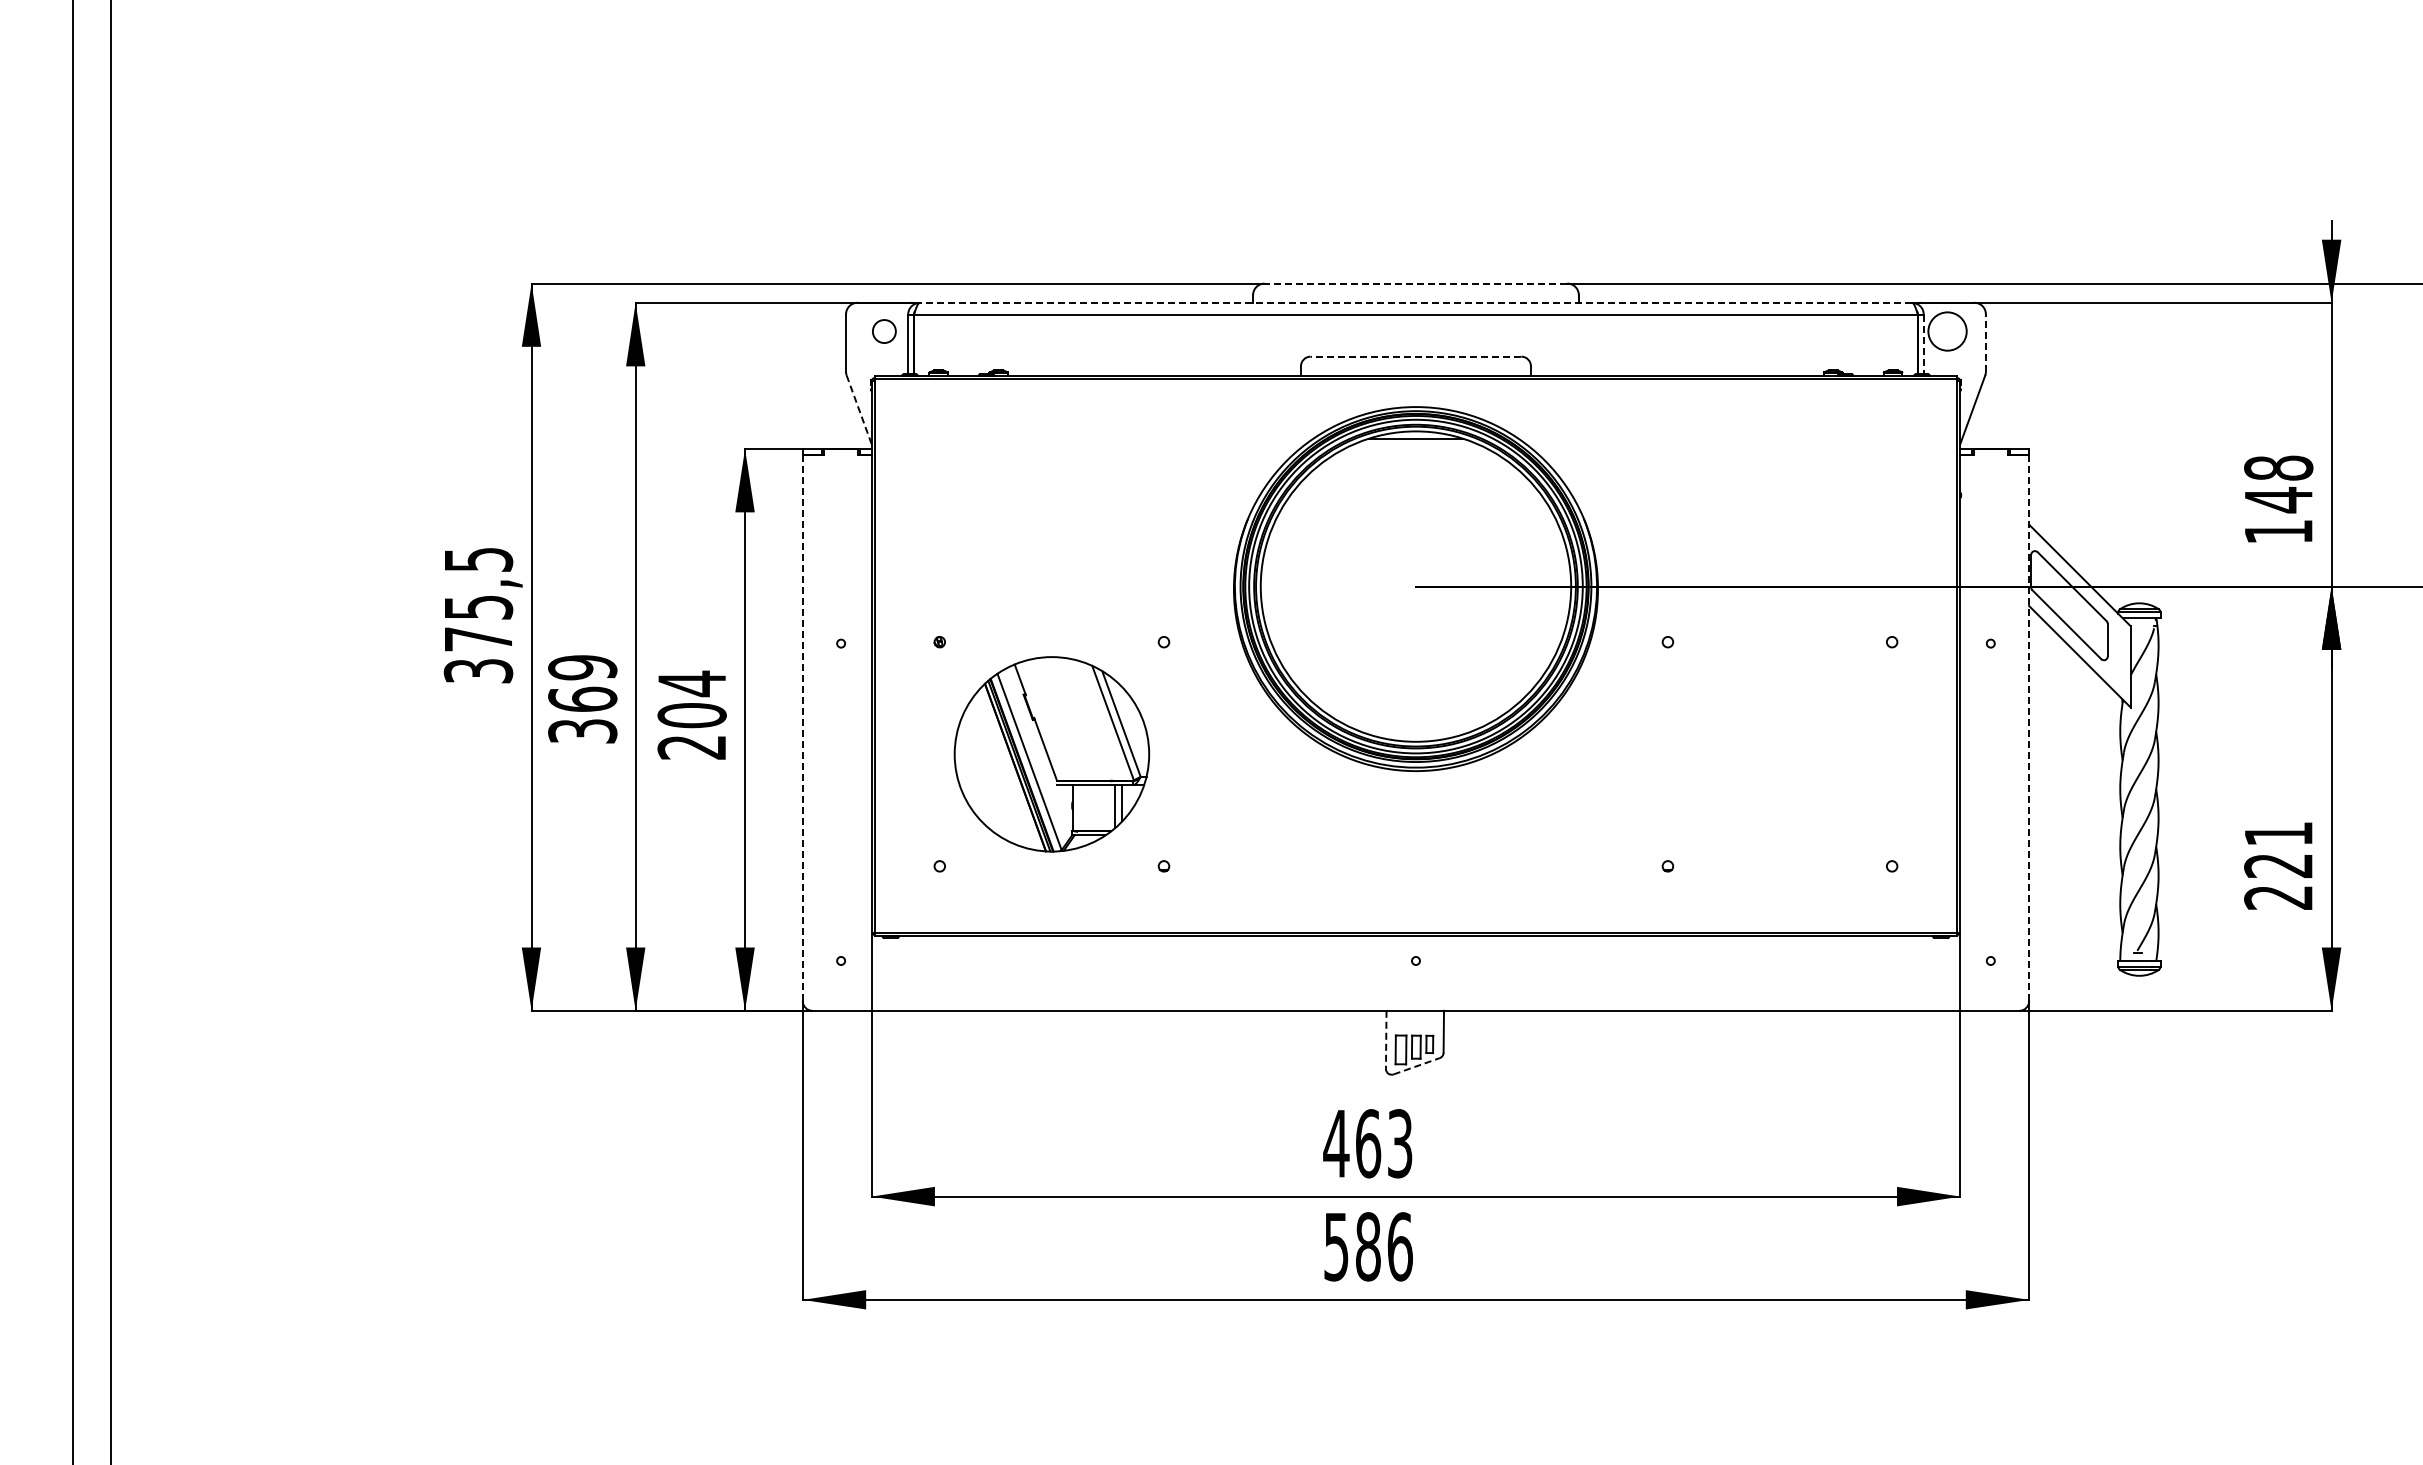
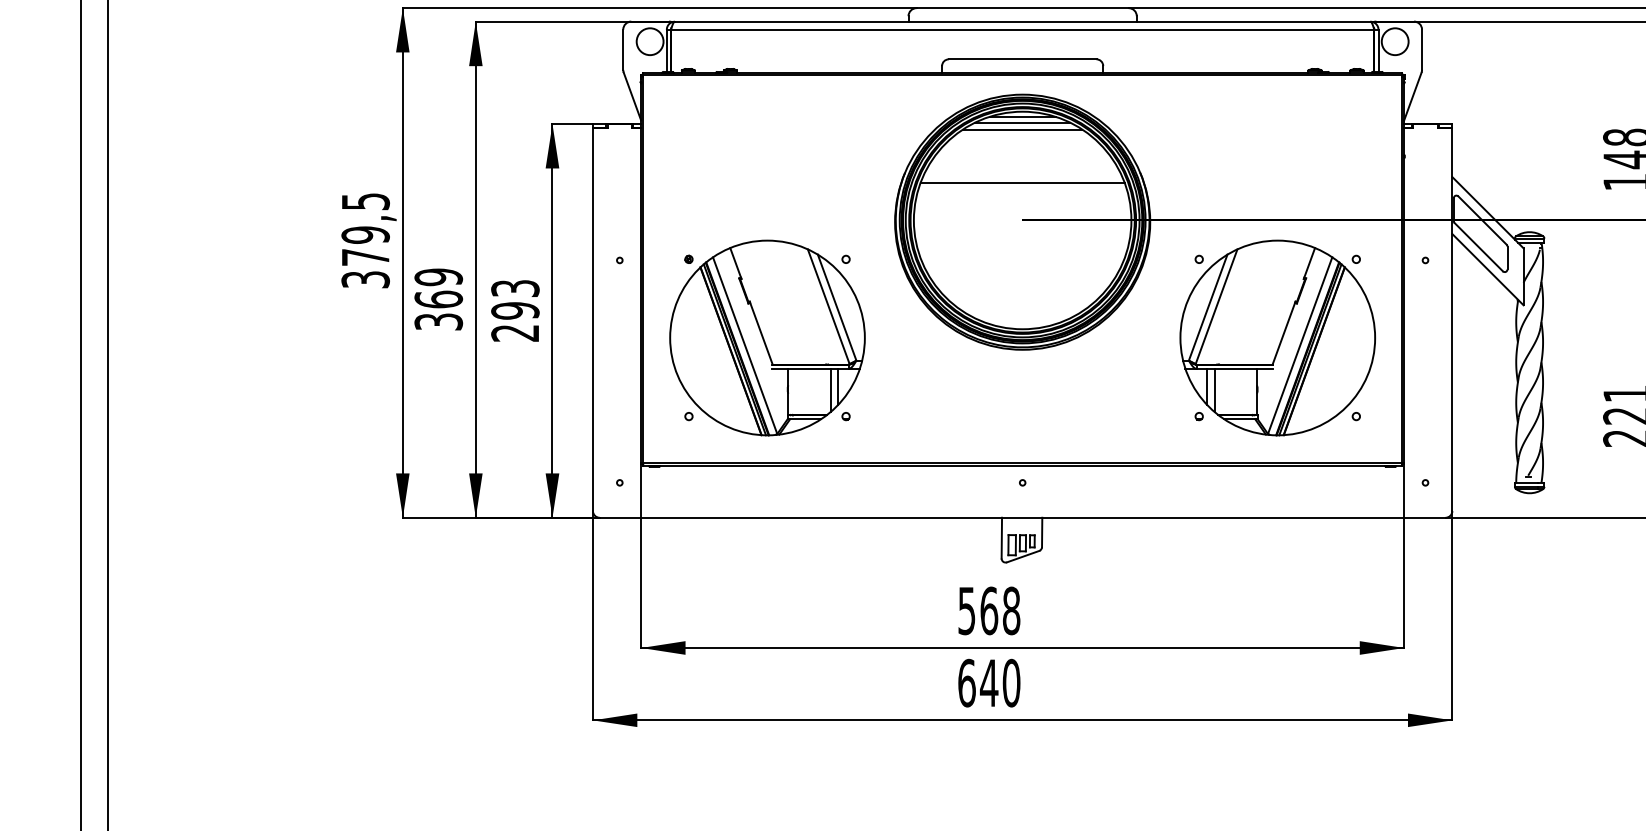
line: (1415, 283) -> (1022, 8), dashed -> solid
line: (1415, 303) -> (1022, 22), dashed -> solid
circle: (884, 331) -> (650, 41), size x1.67
line: (1985, 343) -> (1421, 50), dashed -> solid
line: (1923, 344) -> (1378, 50), dashed -> solid
line: (1415, 356) -> (1022, 59), dashed -> solid
line: (859, 409) -> (632, 96), dashed -> solid
line: (1415, 447) -> (1022, 123), added
line: (1415, 456) -> (1022, 129), added
line: (1415, 532) -> (1022, 182), added
text: (477, 607) -> (364, 235), 375,5 -> 379,5
text: (691, 699) -> (514, 299), 204 -> 293
line: (2029, 727) -> (1452, 319), dashed -> solid
line: (802, 728) -> (592, 319), dashed -> solid
part: (1051, 754) -> (767, 338), size x1.43
part: (1779, 754) -> (1277, 338), added
line: (1386, 1040) -> (1002, 538), dashed -> solid
line: (1417, 1066) -> (1023, 556), dashed -> solid
text: (1367, 1143) -> (988, 610), 463 -> 568
text: (1368, 1246) -> (989, 682), 586 -> 640

